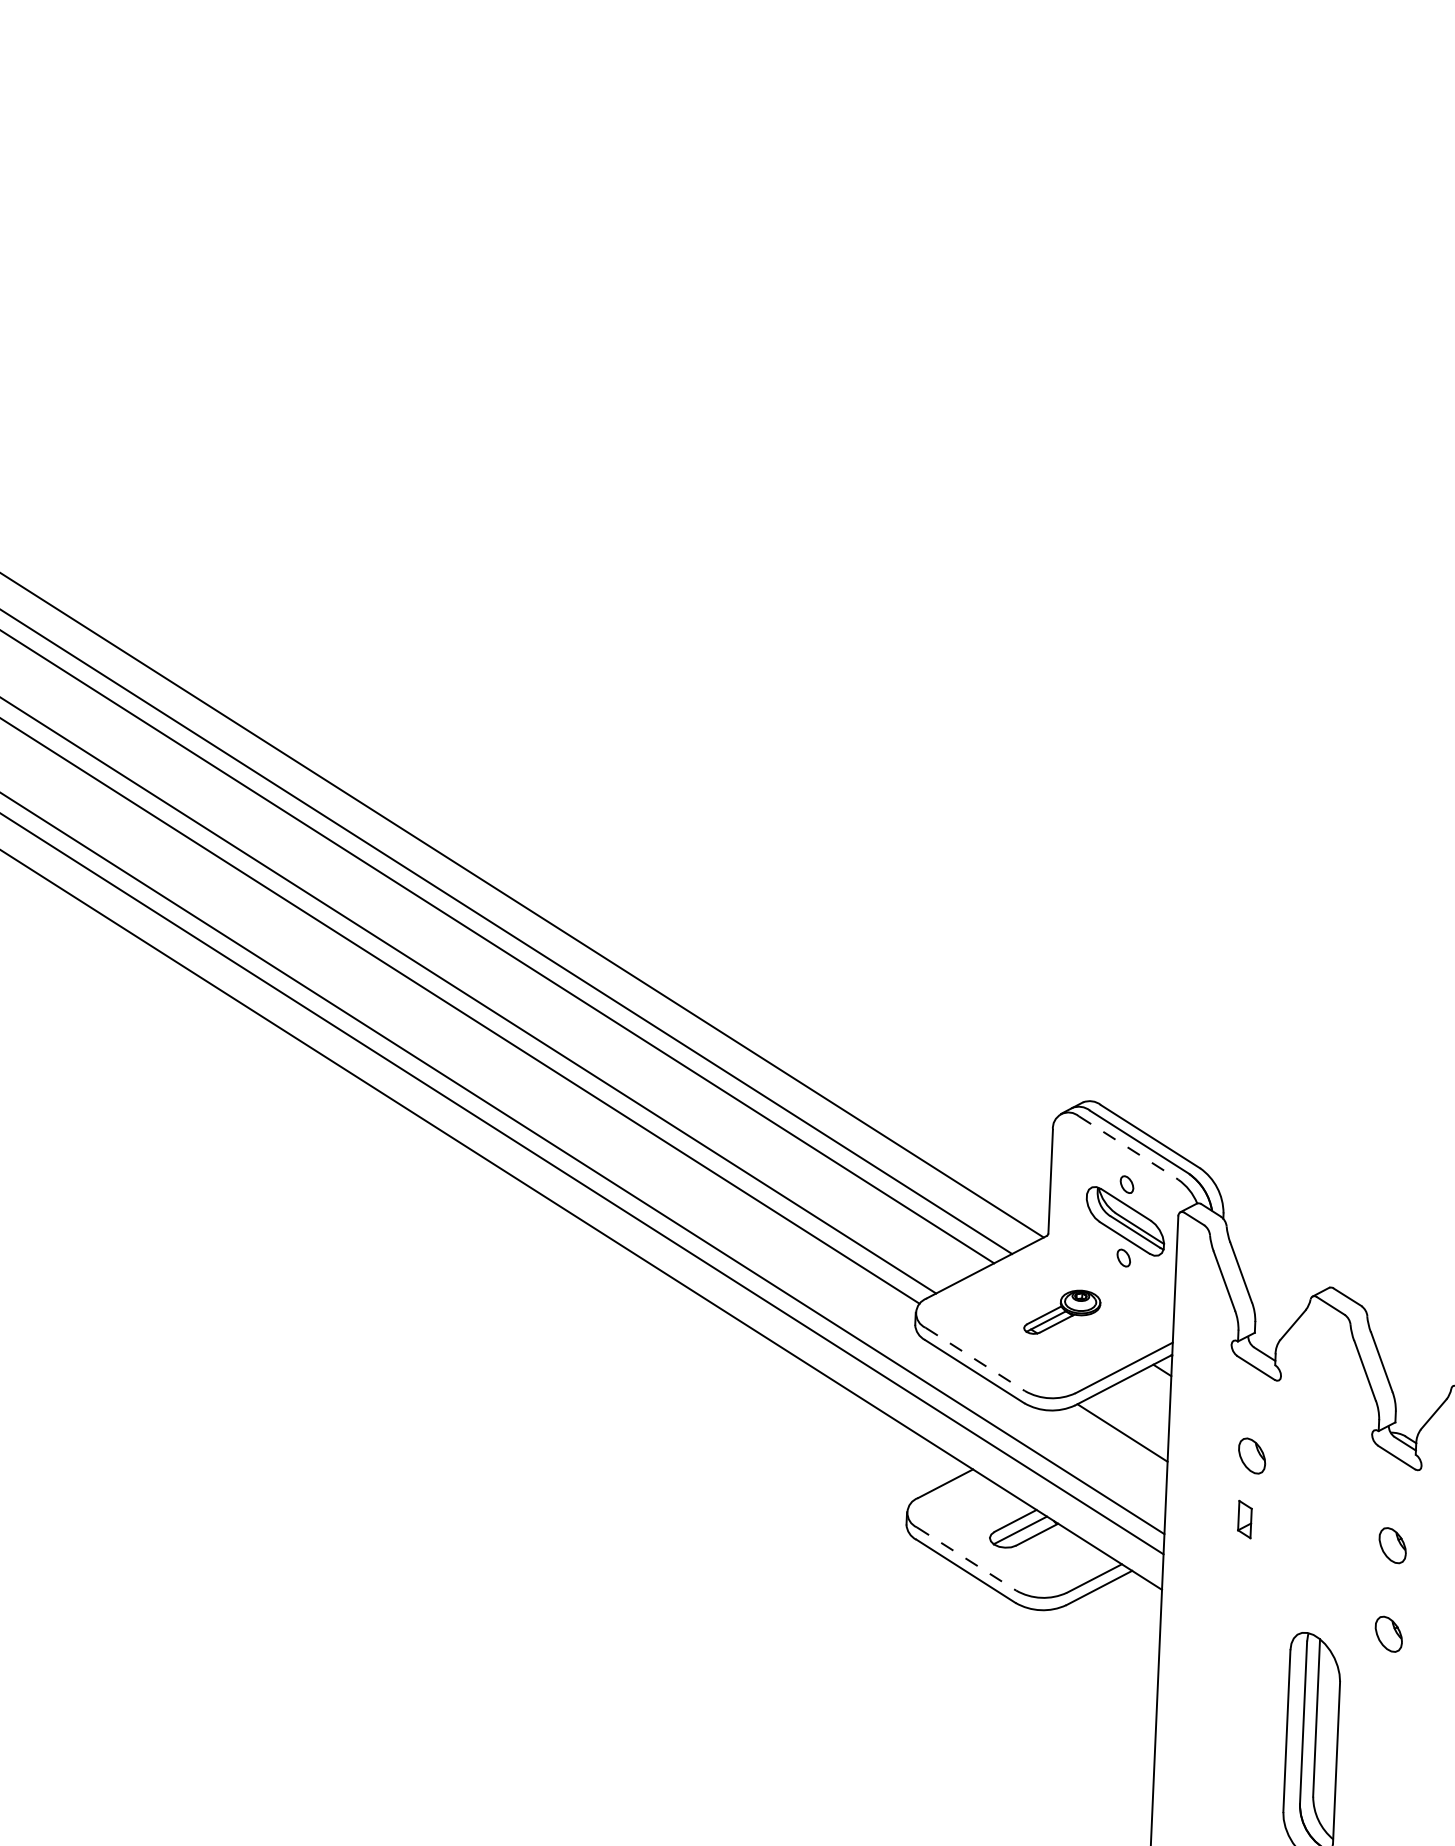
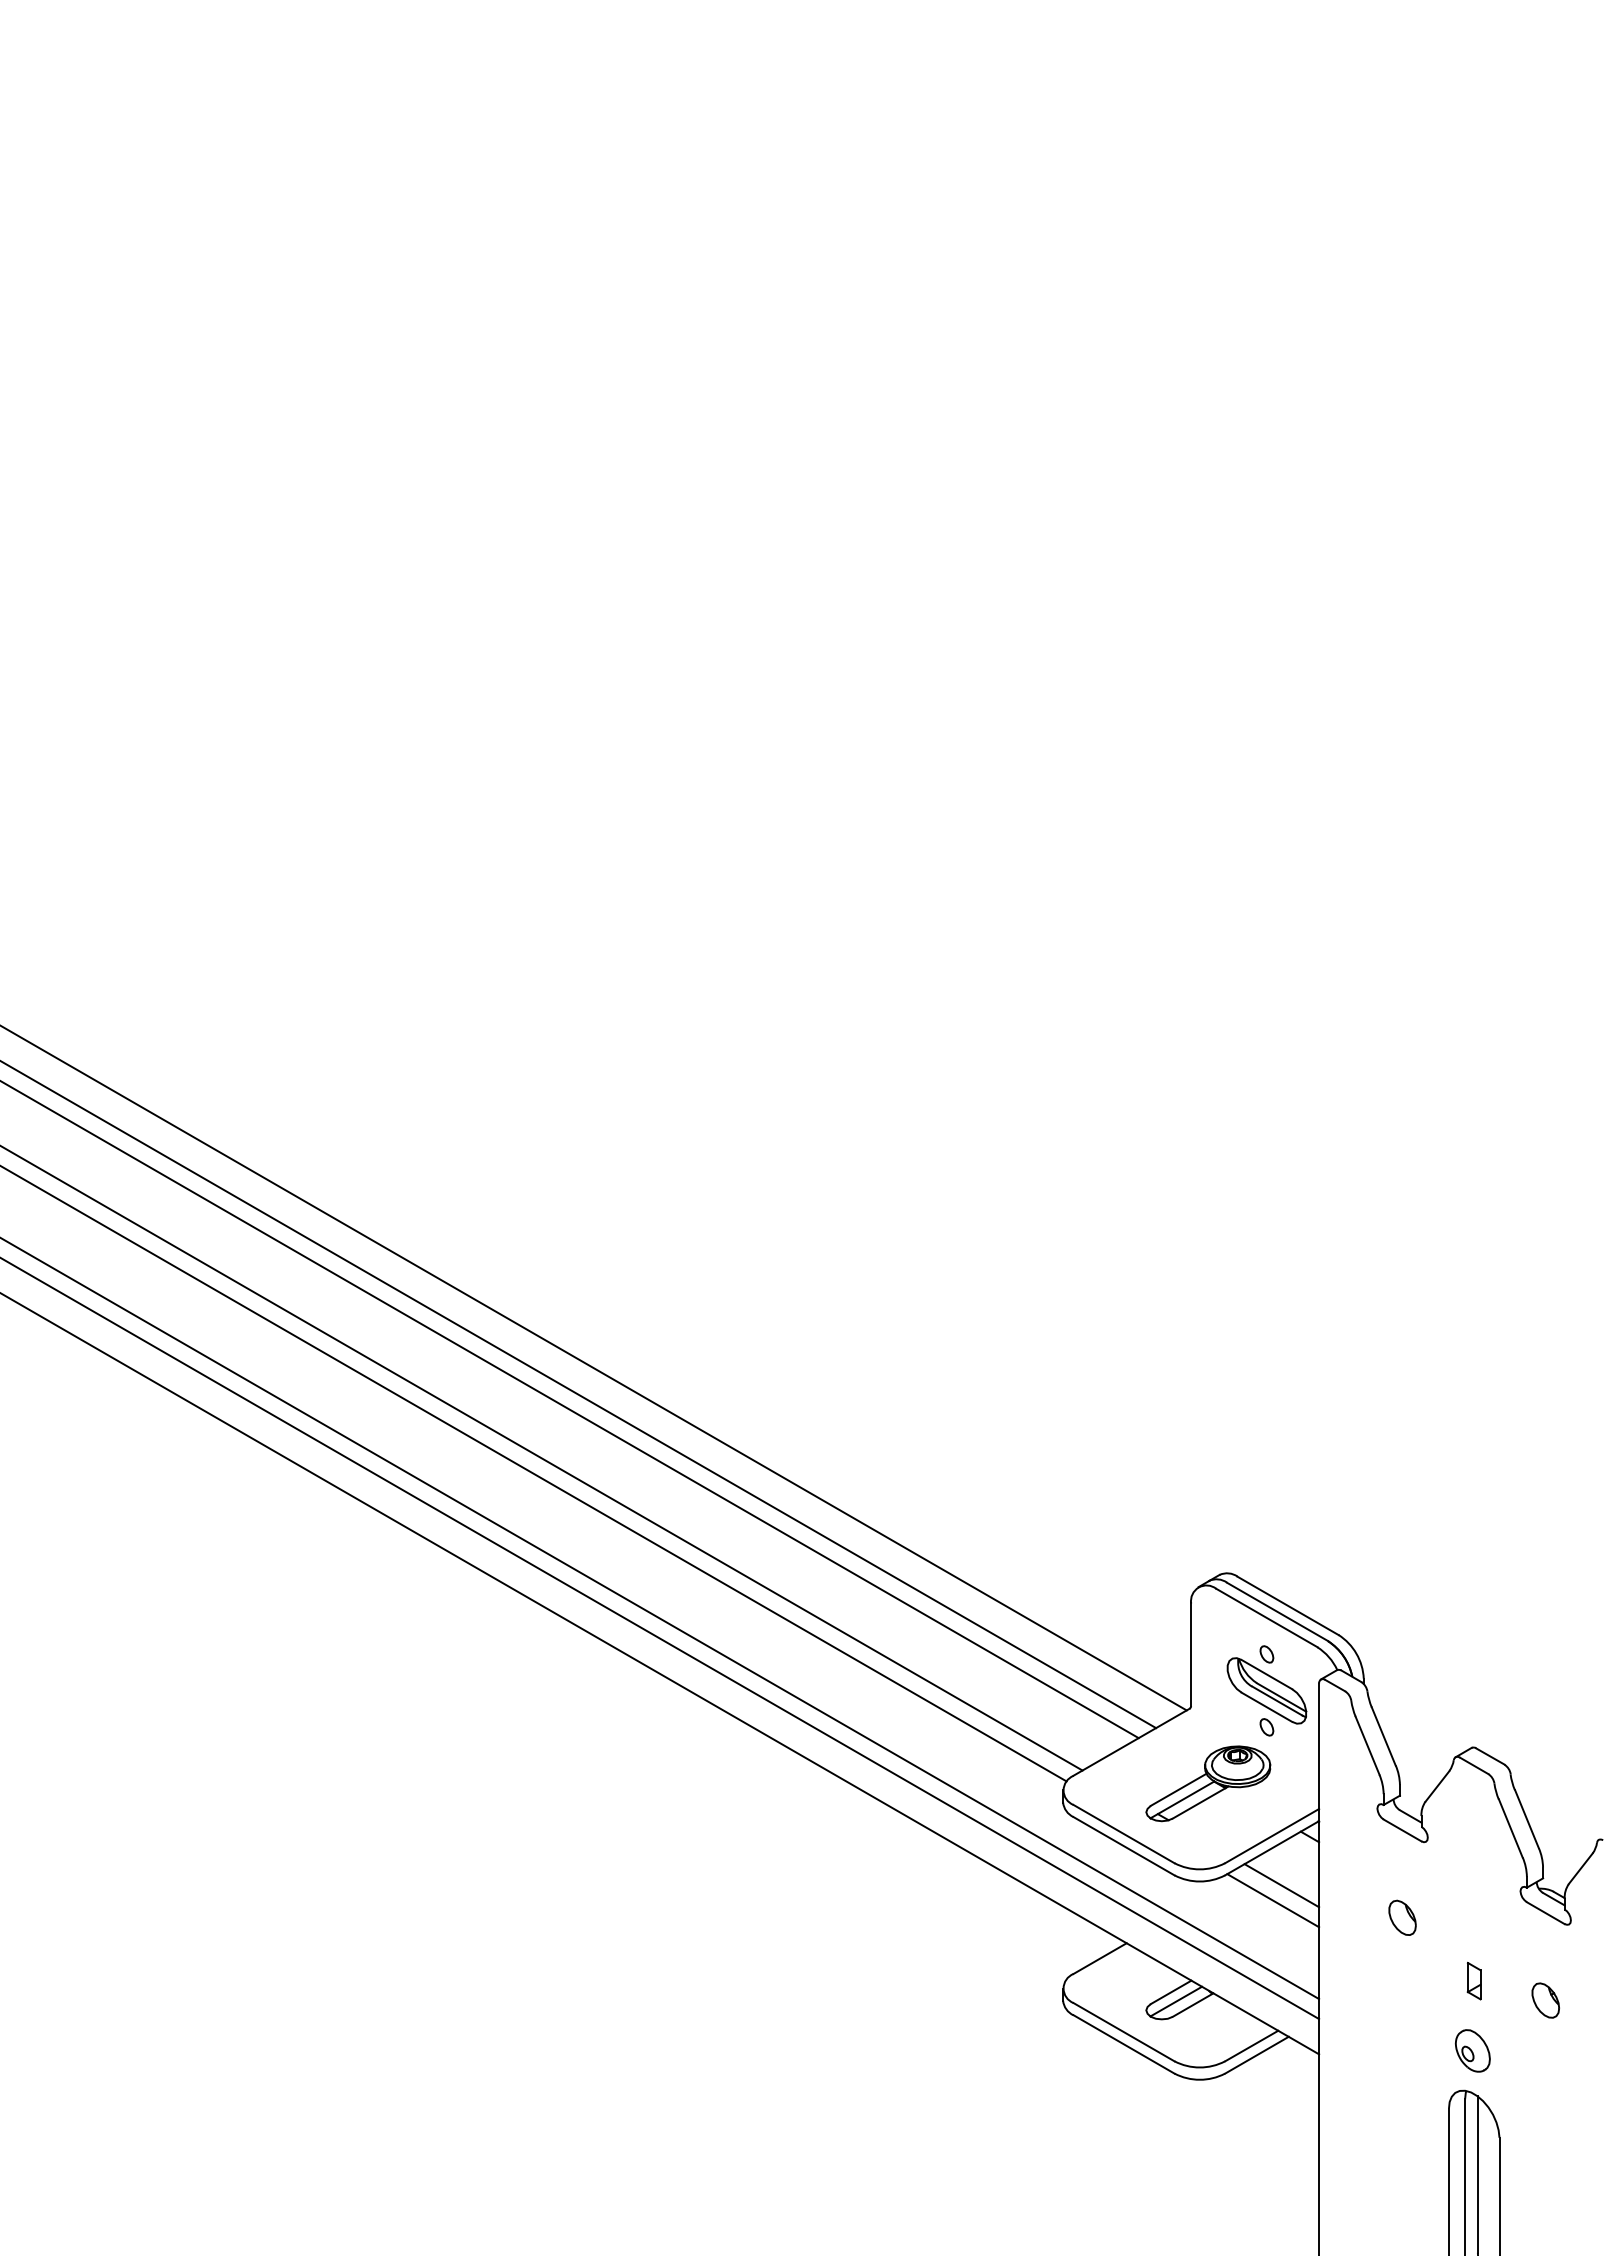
line: (1129, 1148) -> (1267, 1618), dashed -> solid
part: (1062, 1312) -> (1208, 1783), size x1.67
line: (975, 1359) -> (1124, 1834), dashed -> solid
line: (1131, 1418) -> (1281, 1885), added
part: (1244, 1518) -> (1473, 1980), moved
line: (966, 1559) -> (1124, 2032), dashed -> solid
part: (1316, 1592) -> (1472, 2050), added
part: (1388, 1634) -> (1545, 2088), removed

